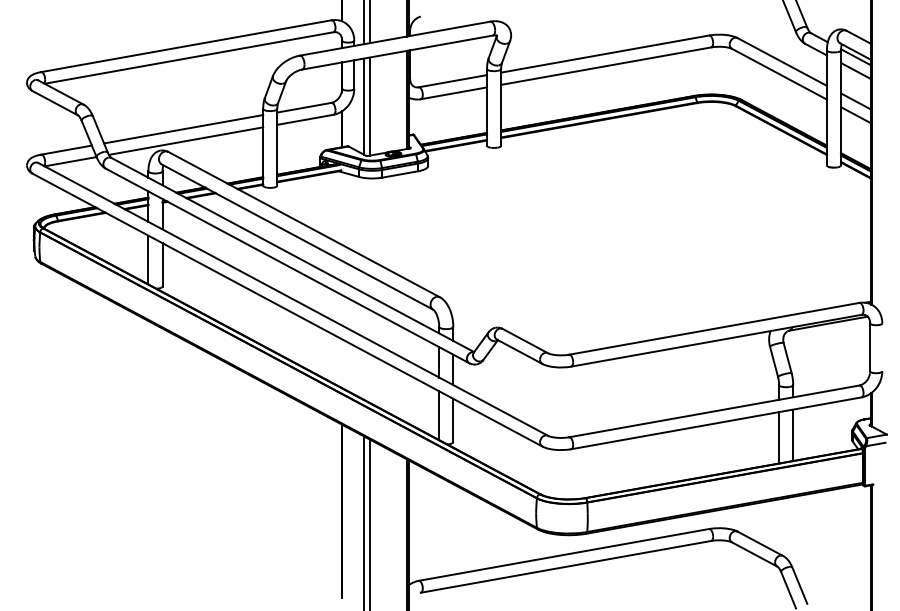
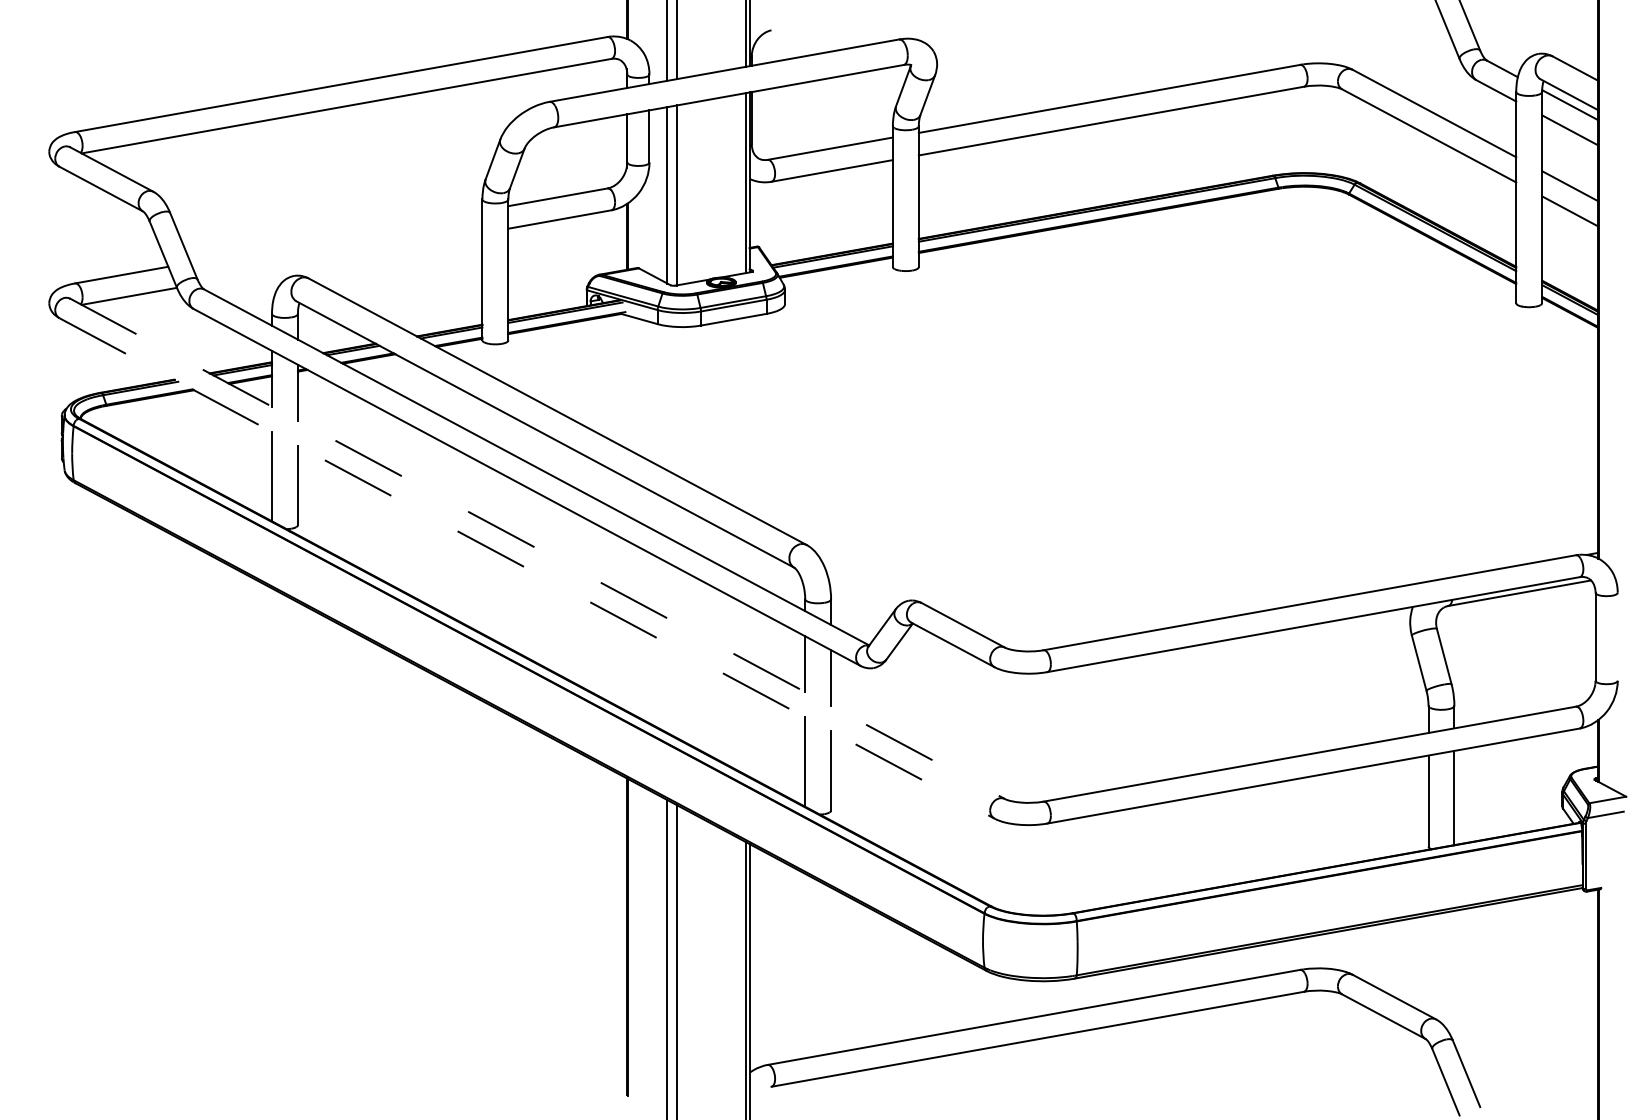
line: (183, 129) -> (336, 237), removed
line: (185, 140) -> (339, 257), removed
line: (293, 299) -> (538, 548), solid -> dashed
line: (287, 310) -> (527, 569), solid -> dashed

